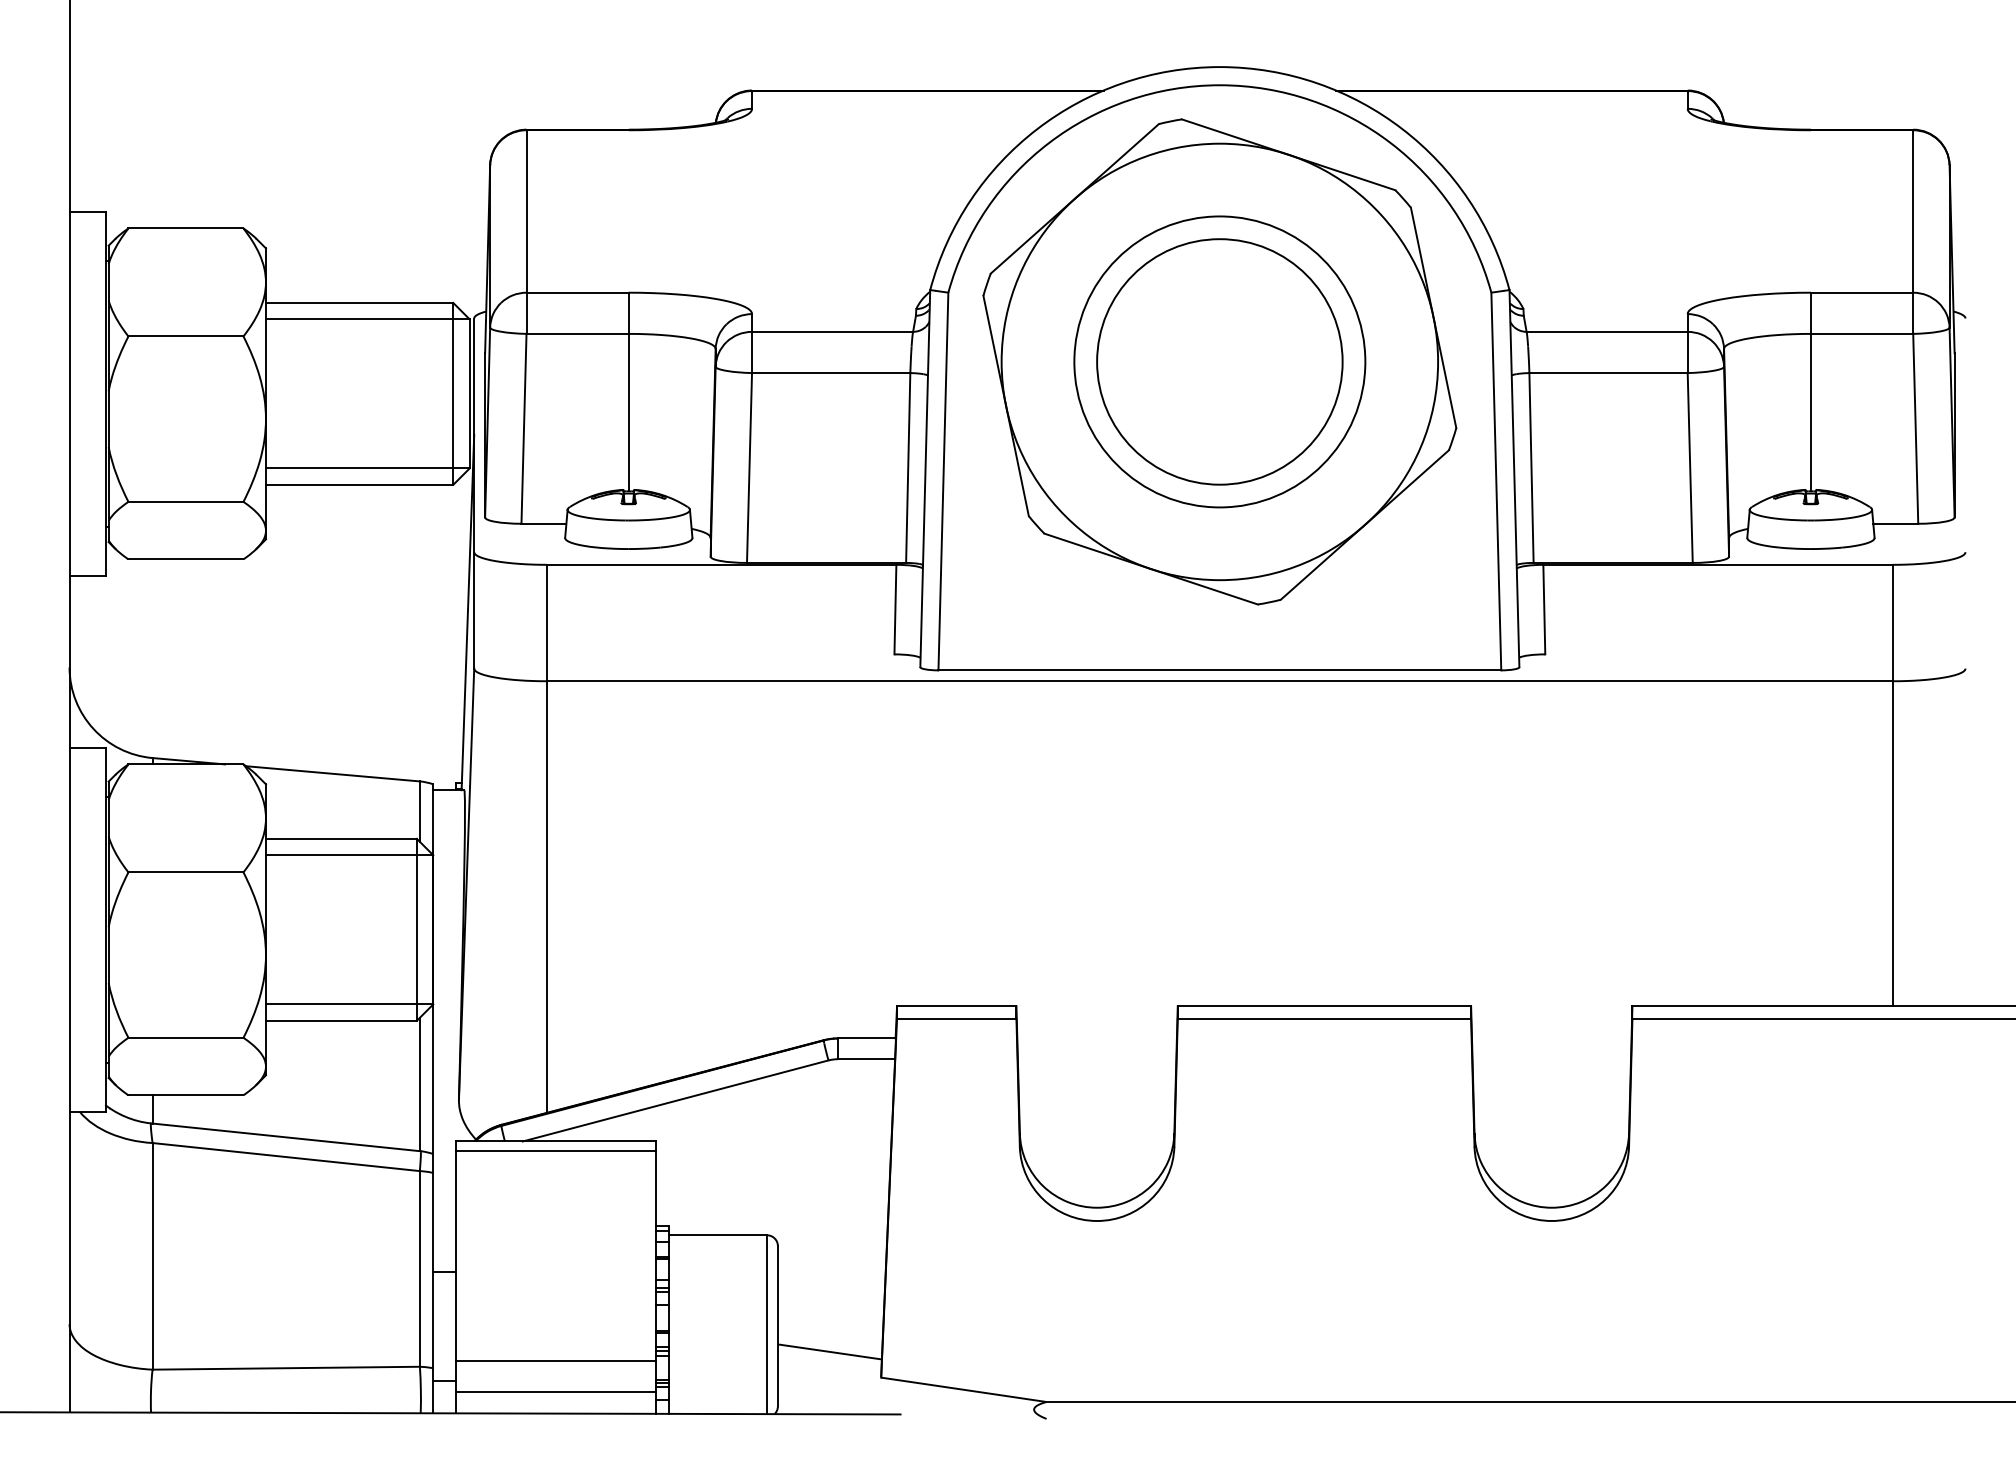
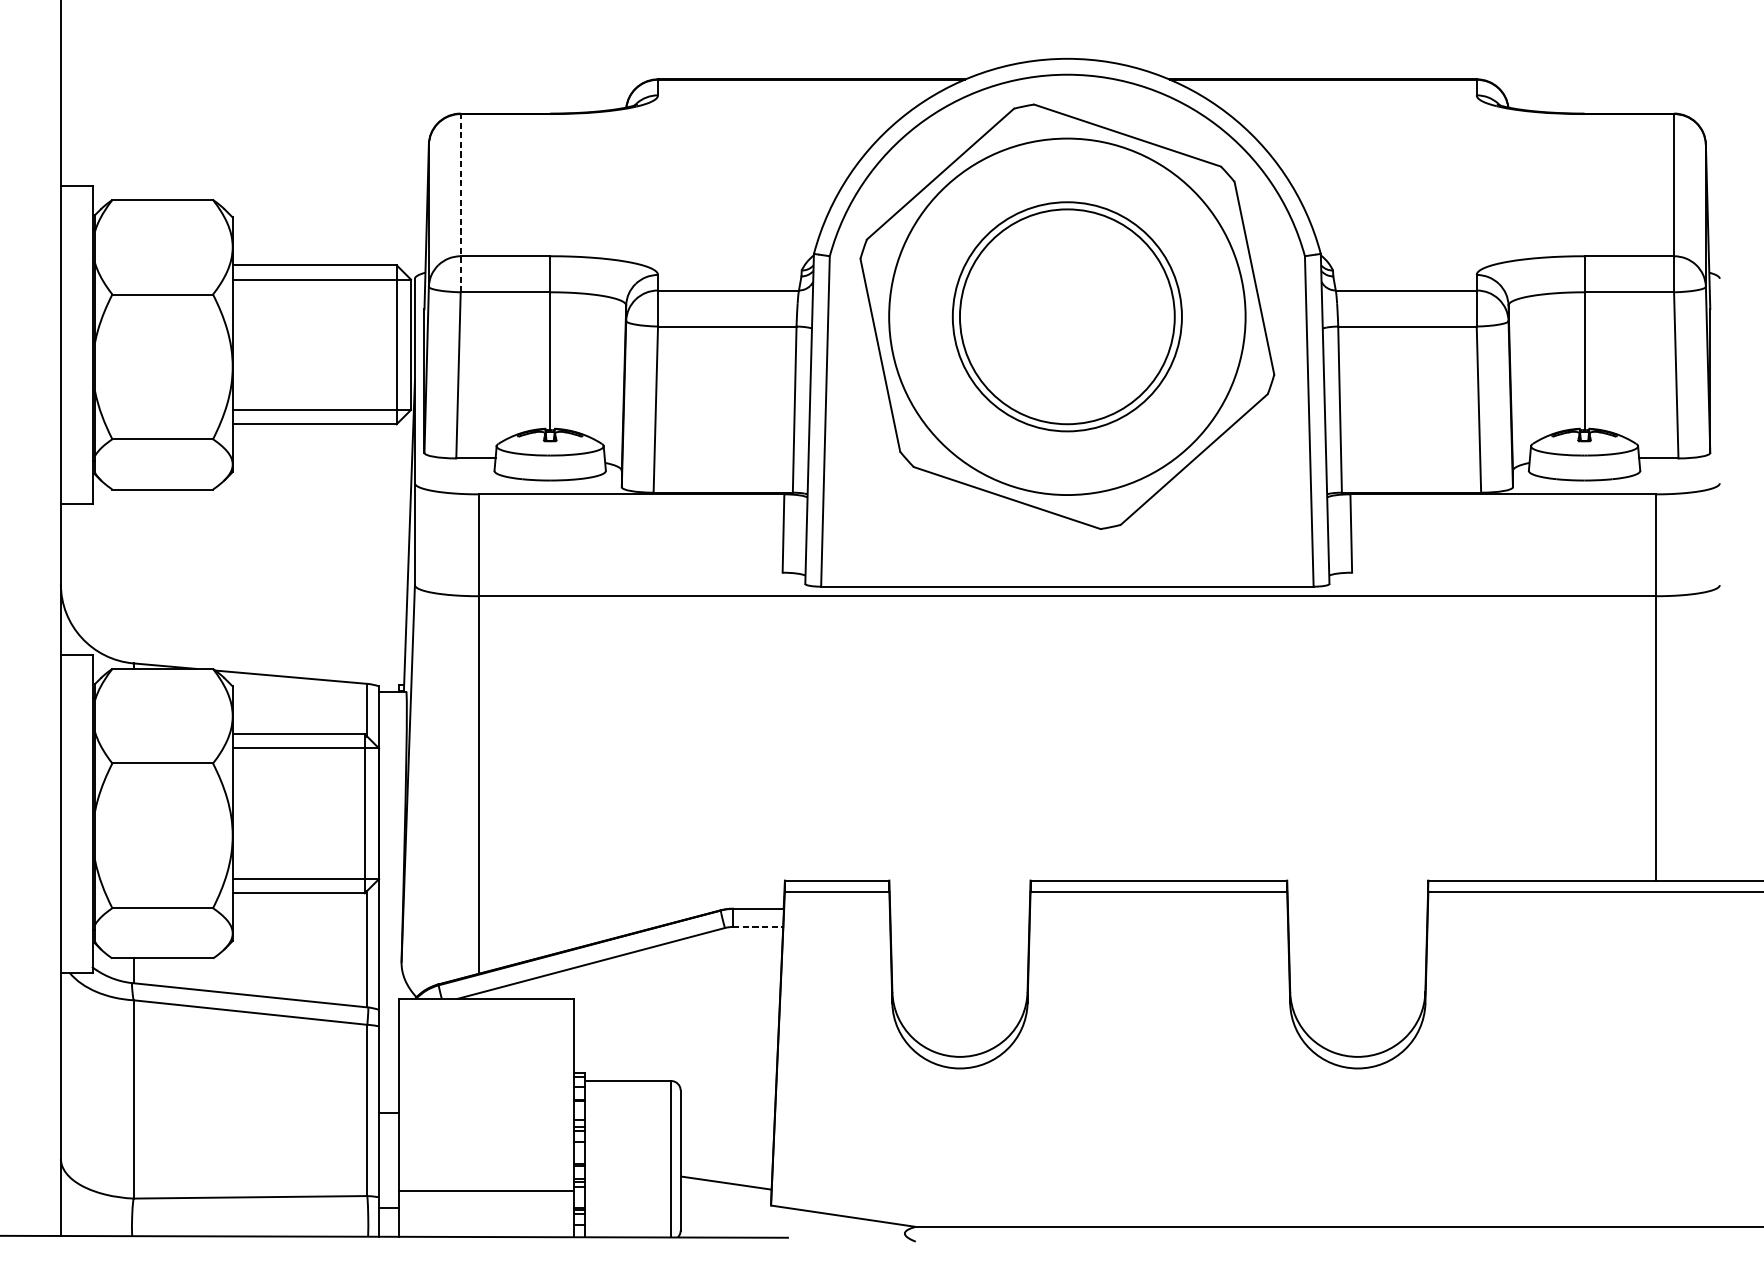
line: (526, 231) -> (460, 202), solid -> dashed
circle: (1219, 361) -> (1067, 316), size x0.6
circle: (1219, 361) -> (1067, 316), size x1.4
line: (866, 1059) -> (758, 927), solid -> dashed
line: (556, 1151) -> (486, 1007), removed
line: (556, 1392) -> (486, 1218), removed

